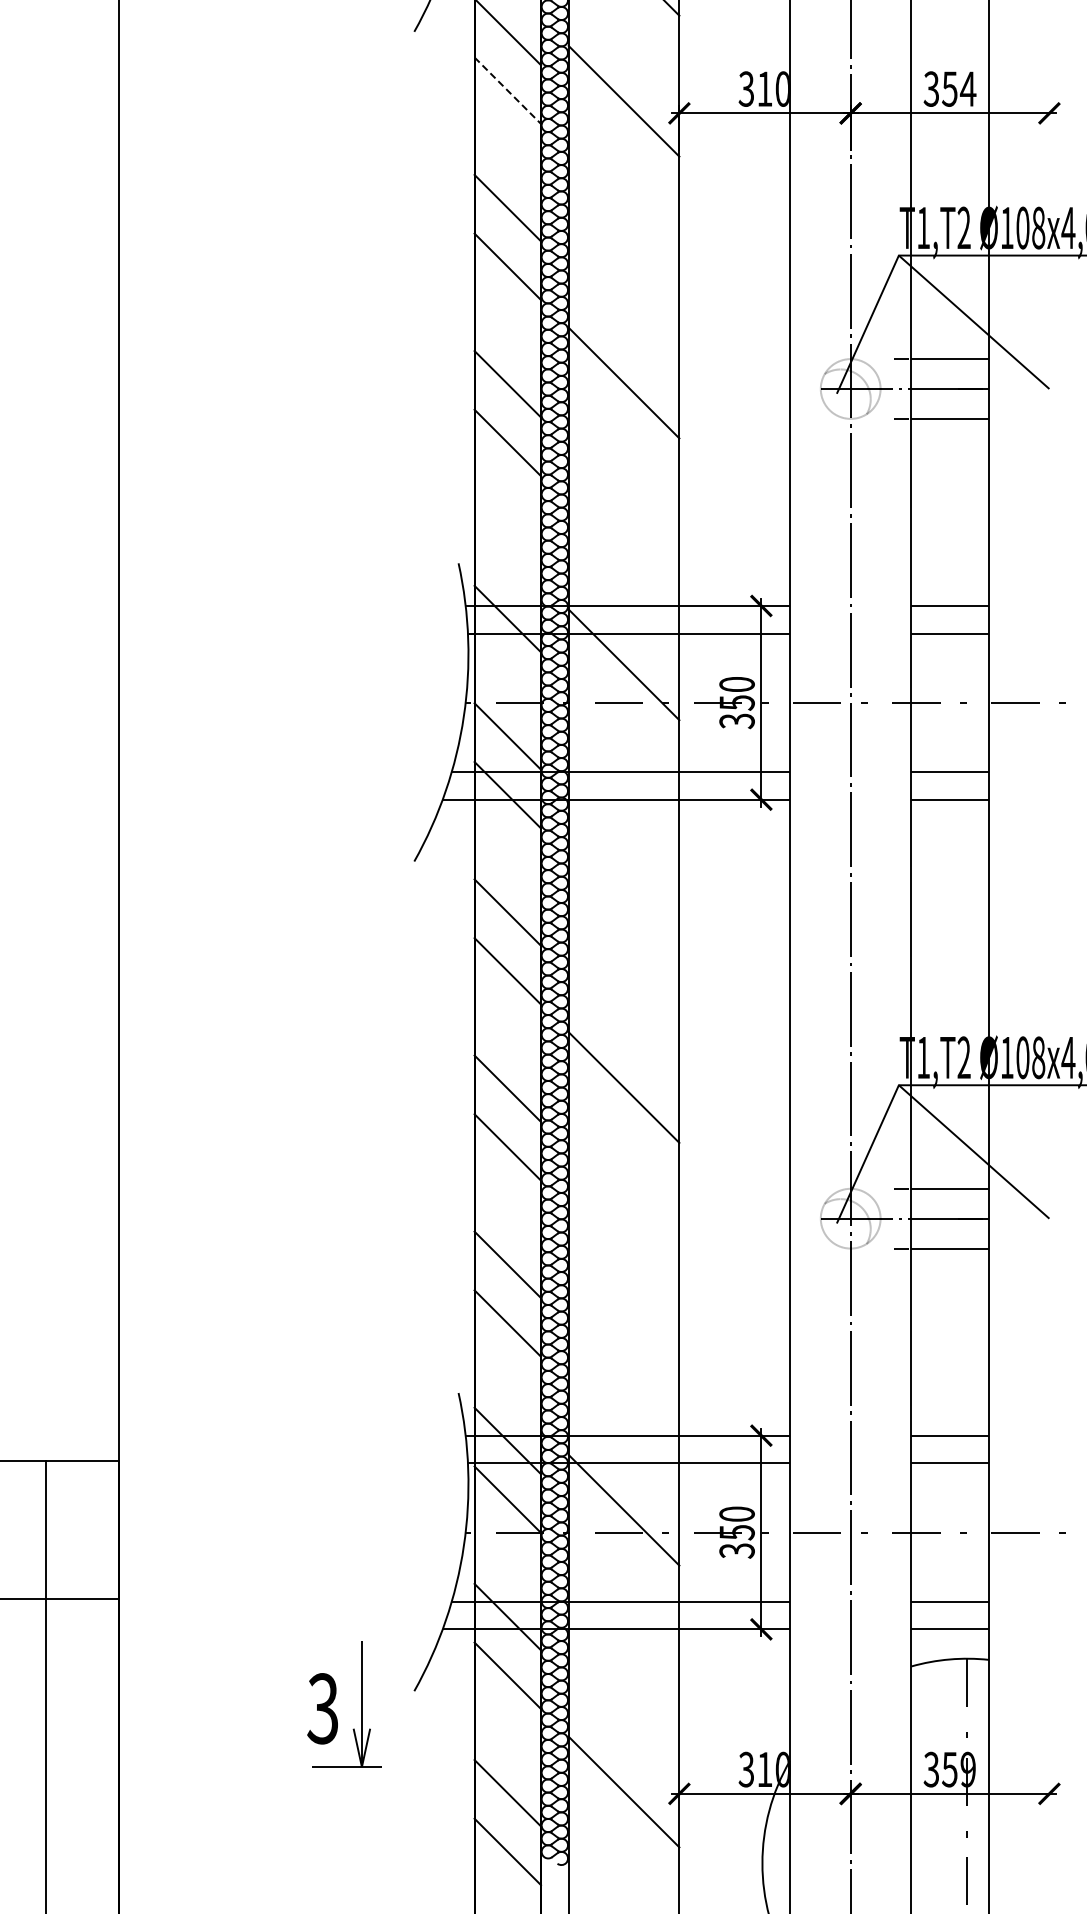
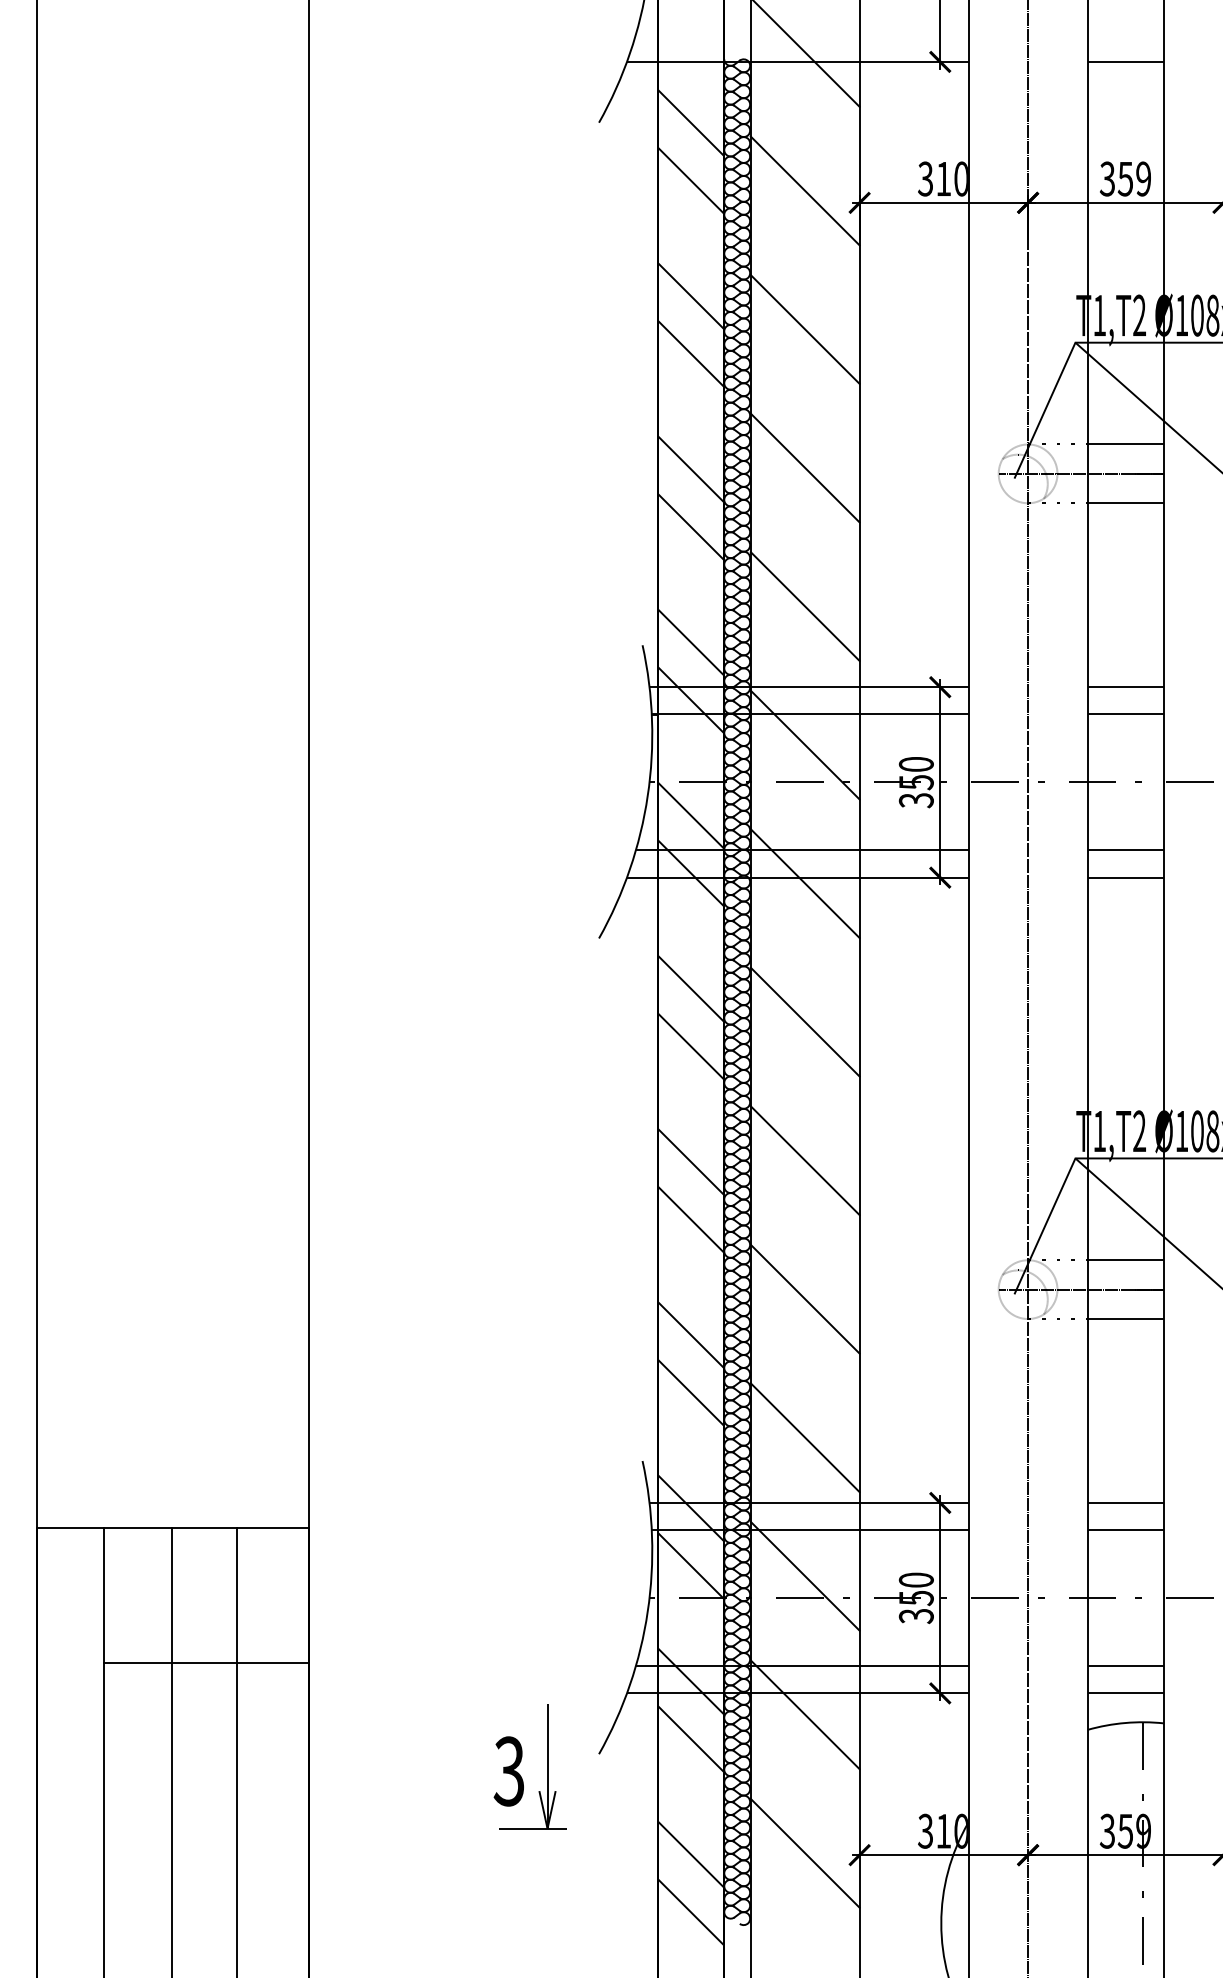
text: (968, 88) -> (1143, 178), 354 -> 359
line: (508, 90) -> (691, 180), dashed -> solid
line: (623, 242) -> (804, 329), added
line: (623, 523) -> (804, 606), added
line: (507, 560) -> (690, 642), added
line: (623, 805) -> (804, 883), added
line: (623, 945) -> (804, 1021), added
line: (623, 1227) -> (804, 1298), added
line: (623, 1369) -> (804, 1437), added
line: (623, 1650) -> (804, 1714), added

